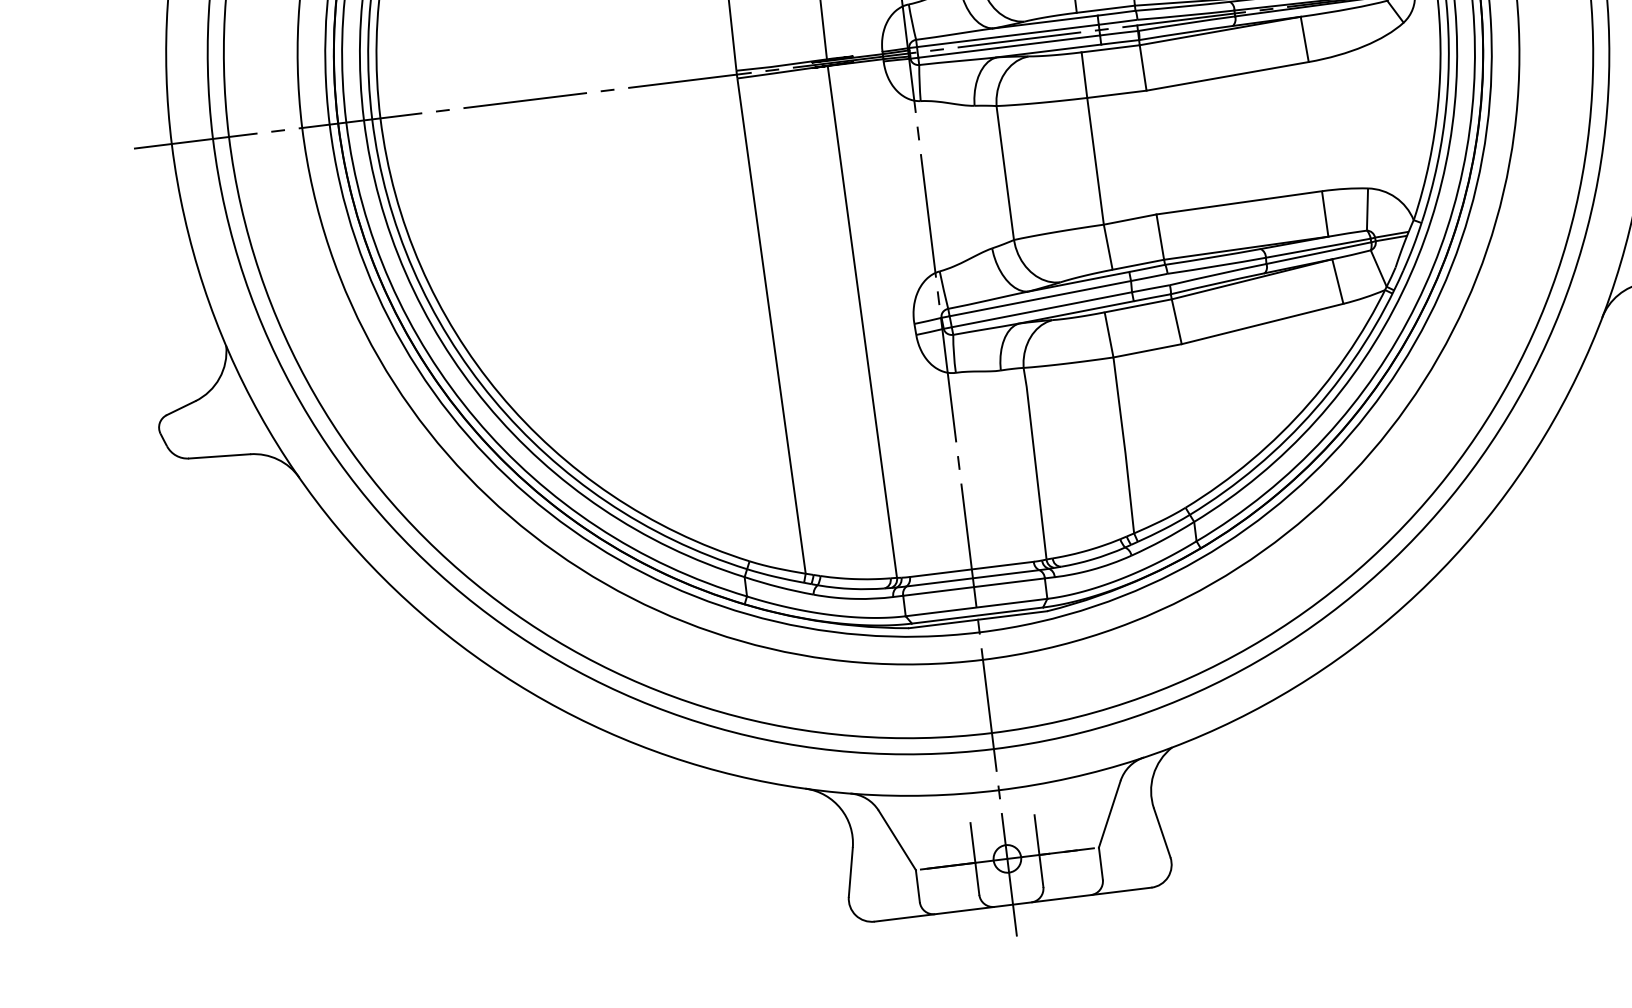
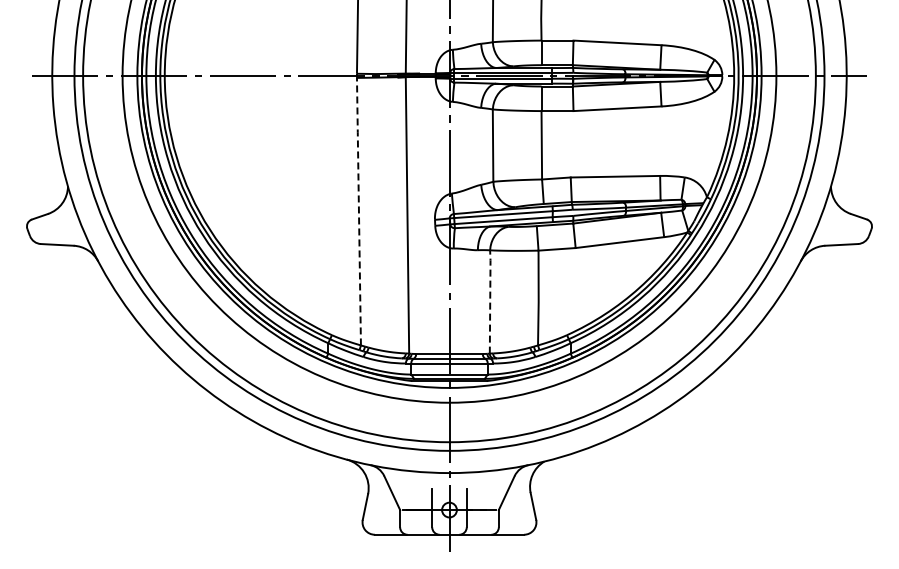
line: (770, 324) -> (358, 210), solid -> dashed
line: (1035, 462) -> (490, 301), solid -> dashed

